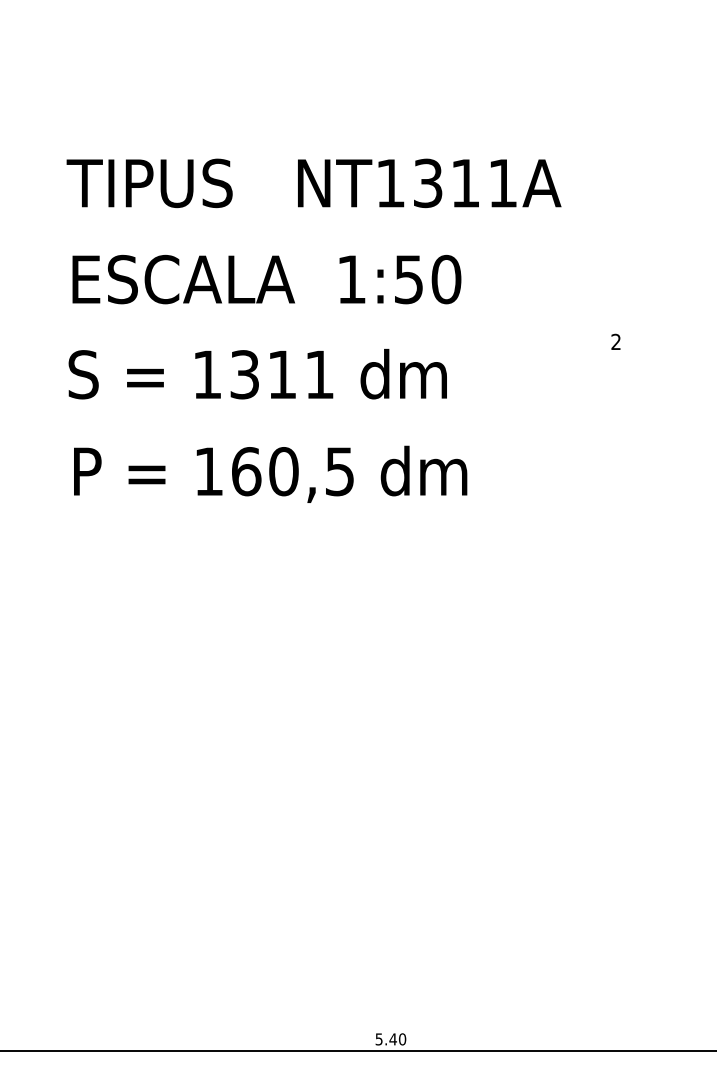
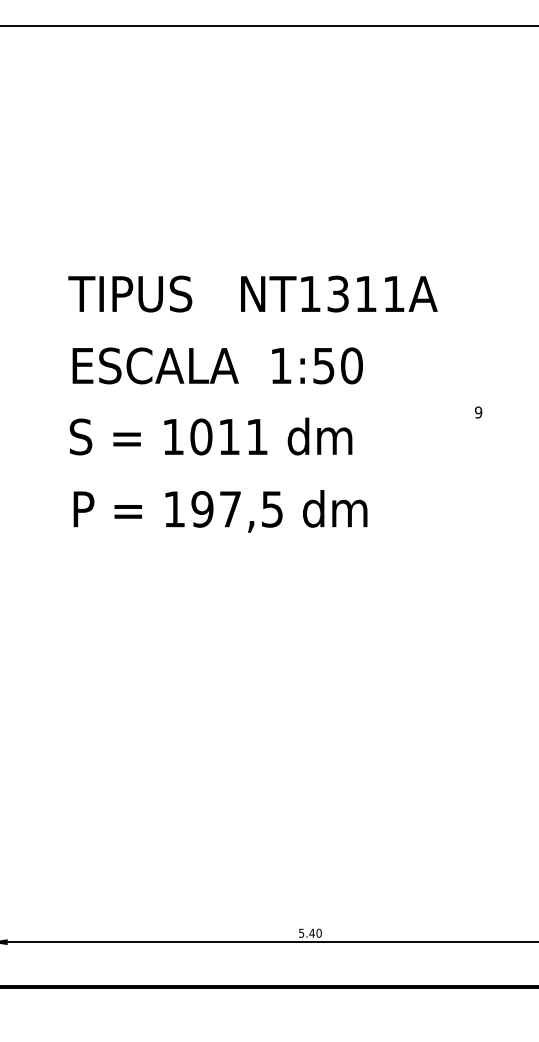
text: (616, 341) -> (478, 412), 2 -> 9
text: (245, 374) -> (201, 436), 1311 -> 1011
text: (265, 470) -> (216, 508), 160,5 -> 197,5

